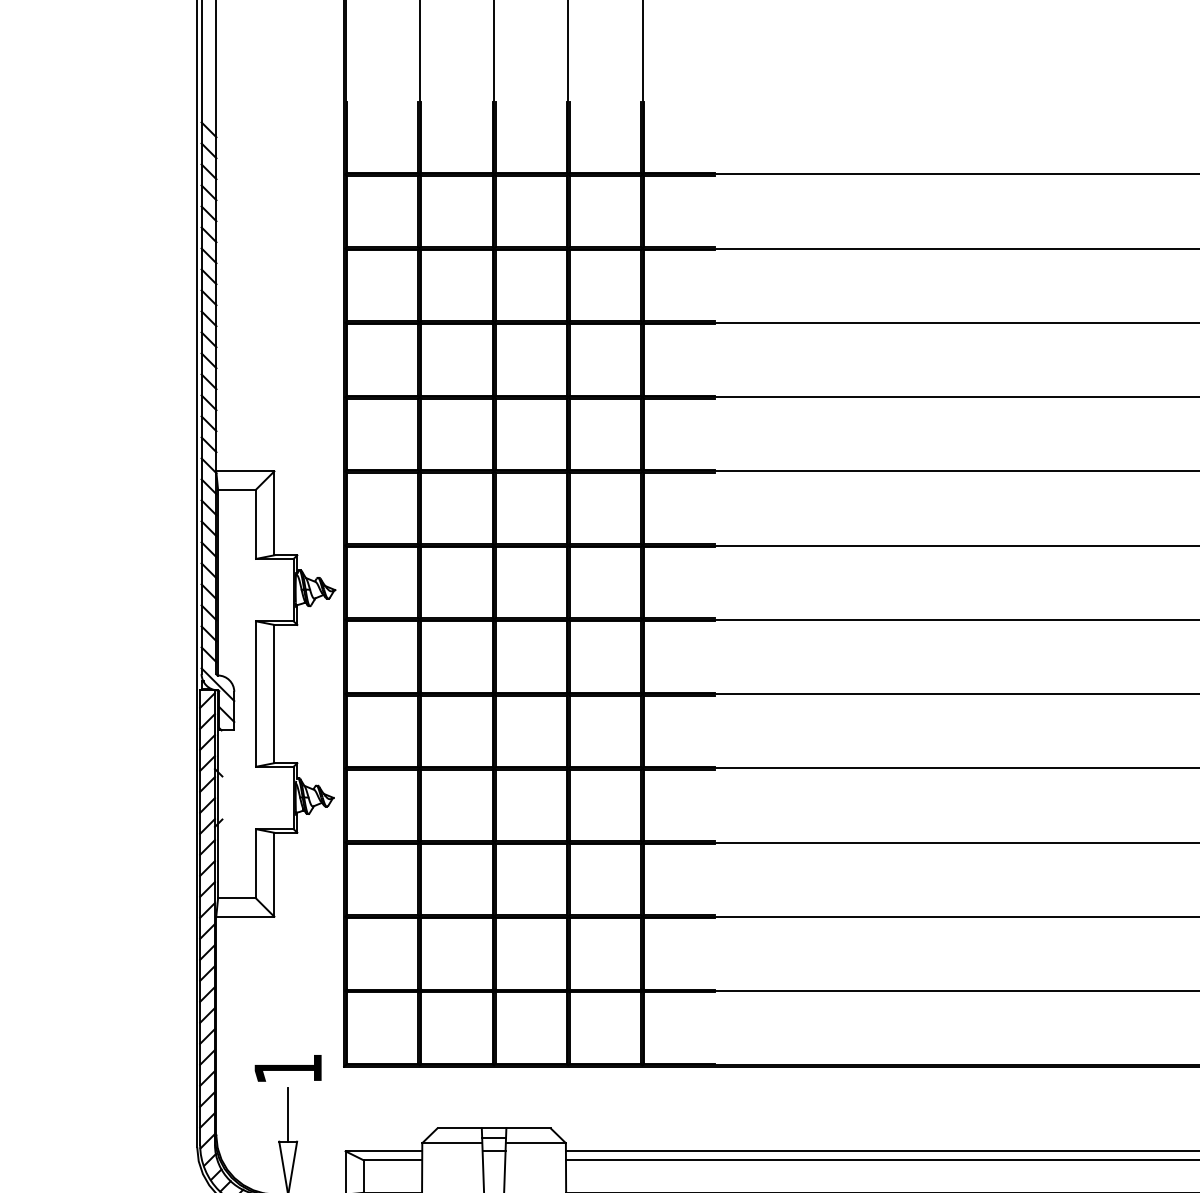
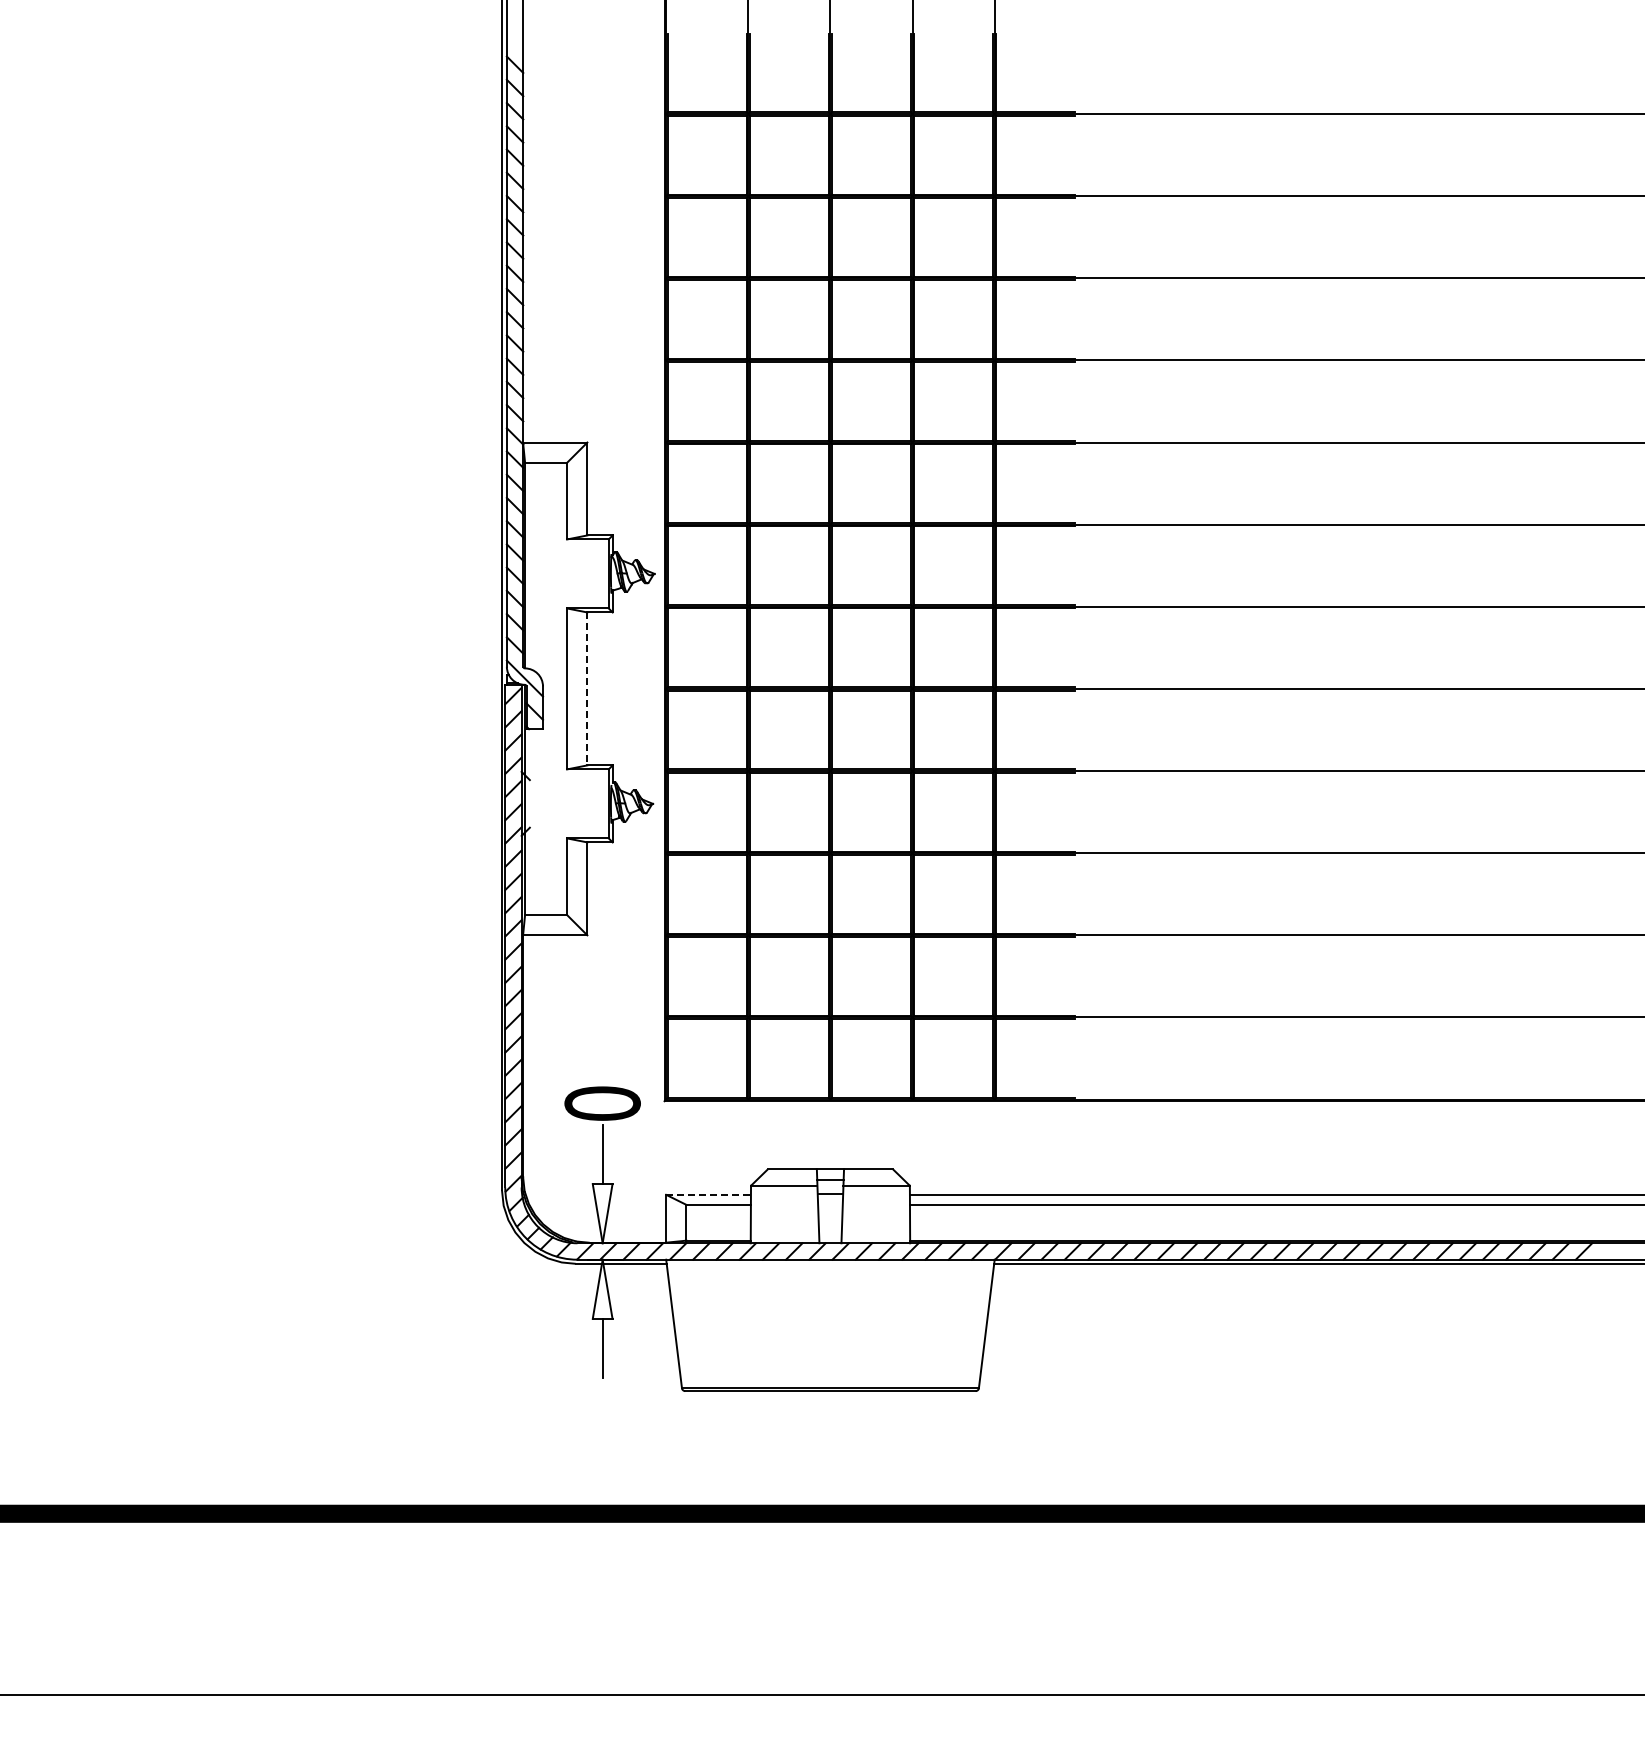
line: (274, 694) -> (587, 689), solid -> dashed
text: (288, 1068) -> (602, 1103), 1 -> 0
line: (384, 1151) -> (709, 1194), solid -> dashed

